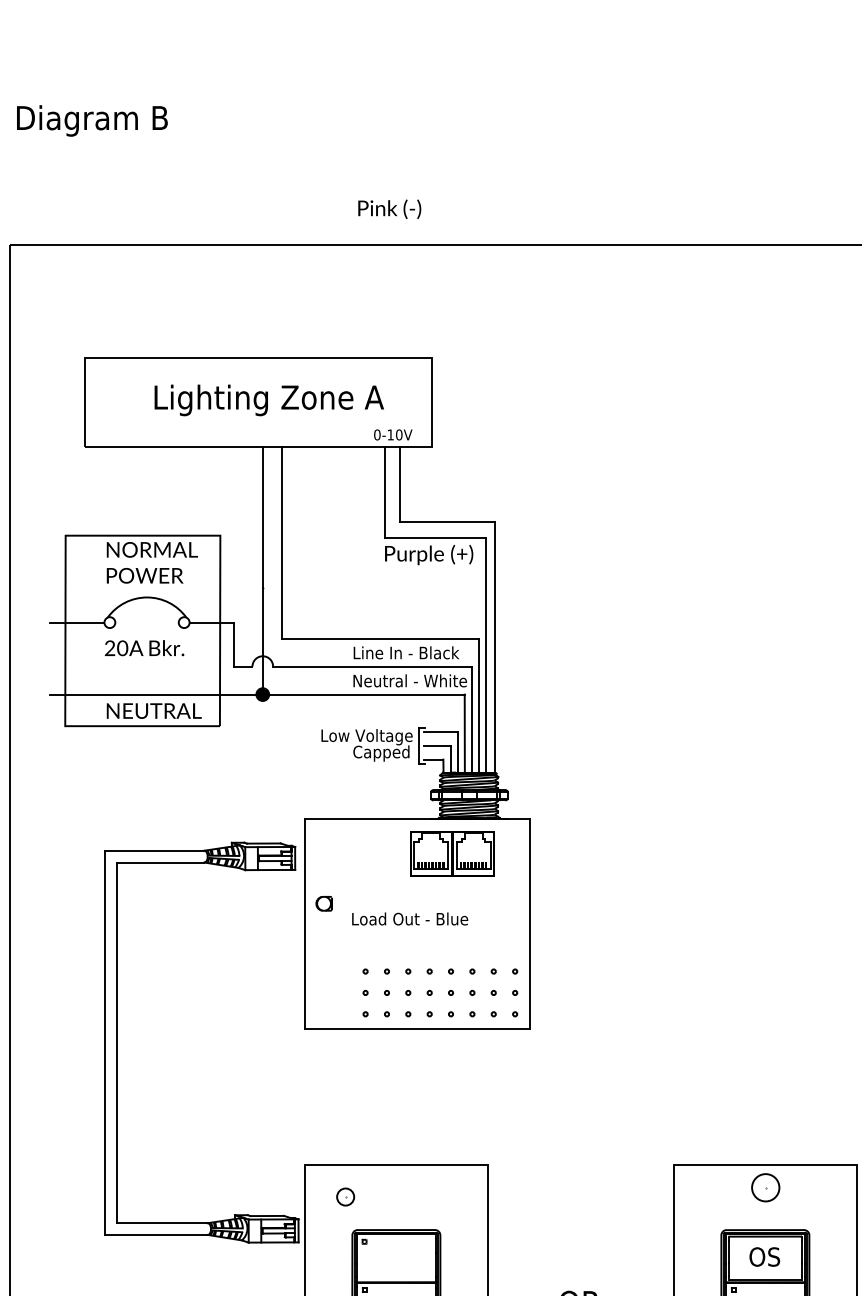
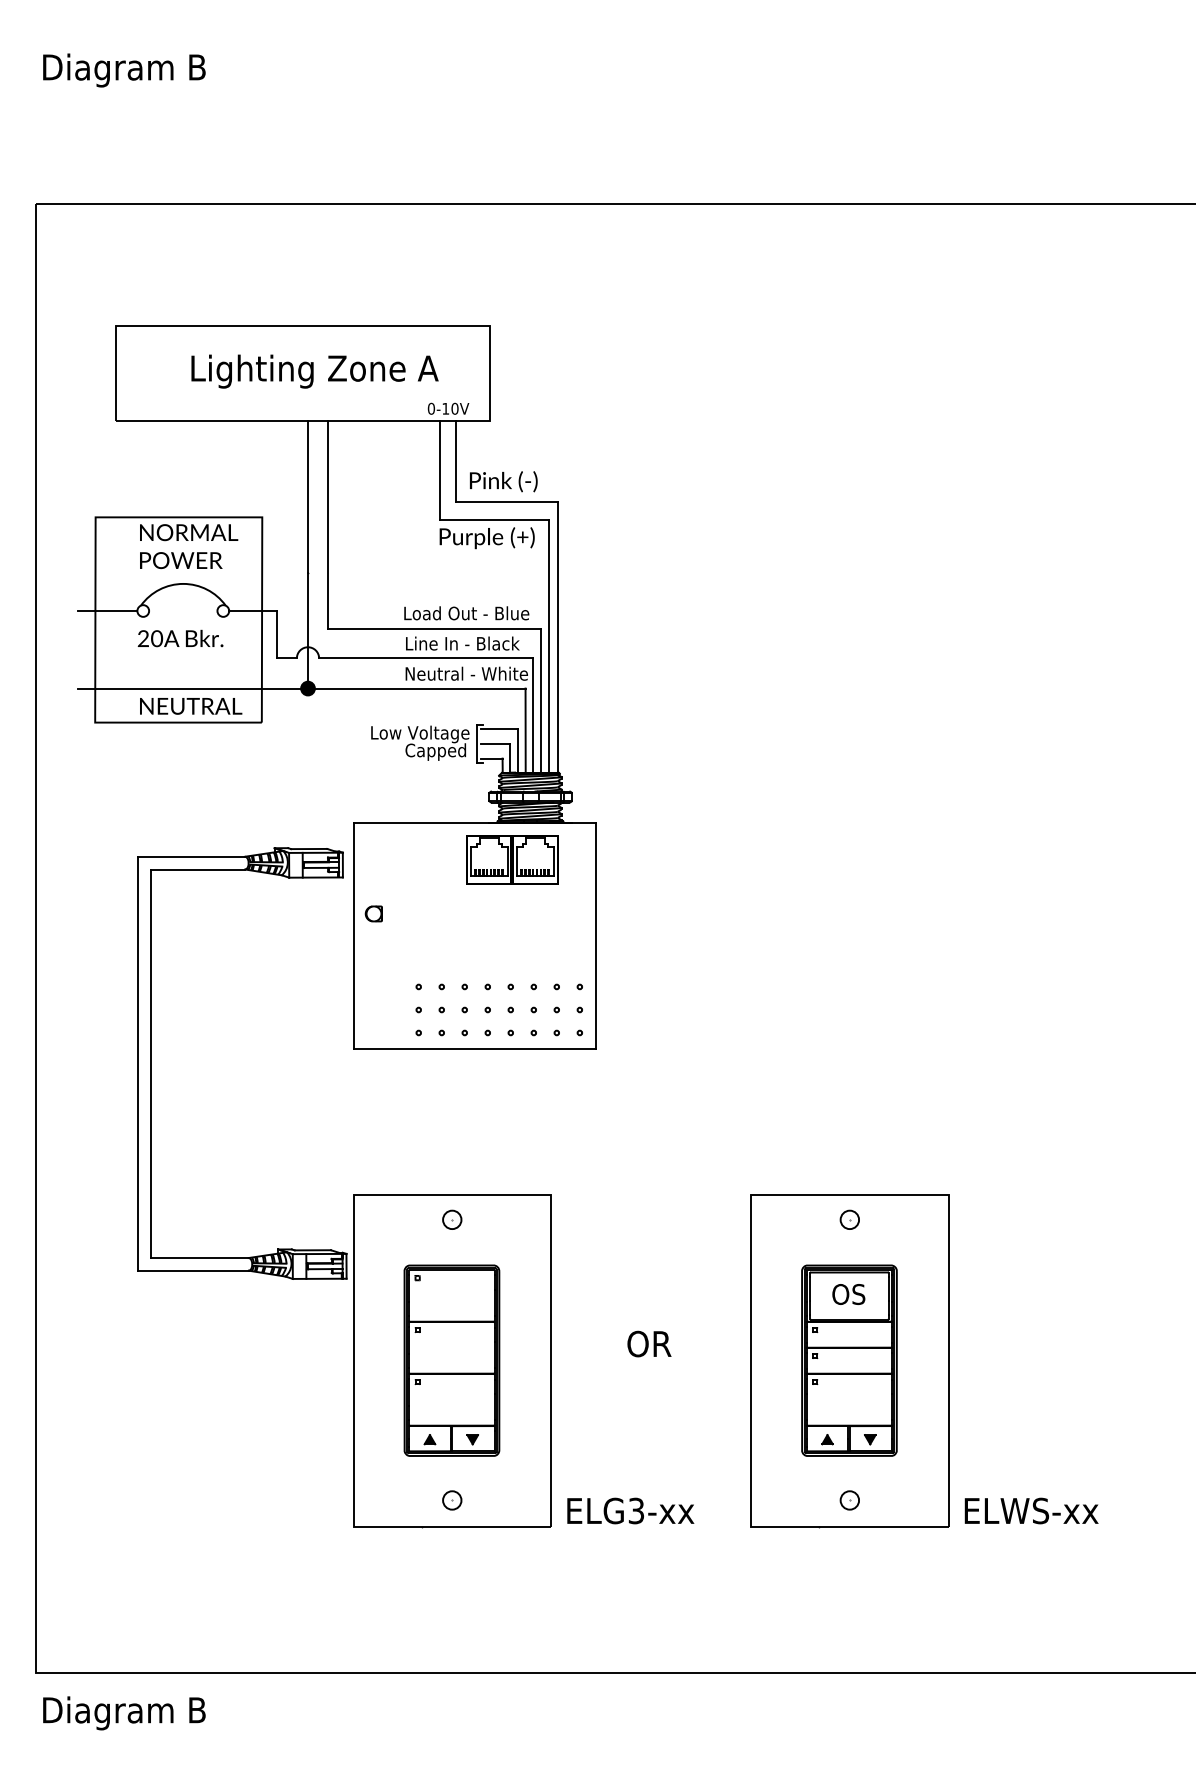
text: (389, 209) -> (503, 481), moved
text: (409, 919) -> (466, 613), moved
circle: (765, 1187) -> (849, 1219), size x0.62
part: (345, 1196) -> (452, 1219), moved

